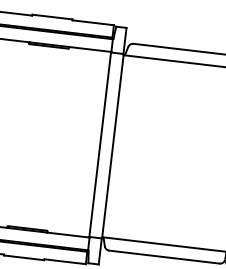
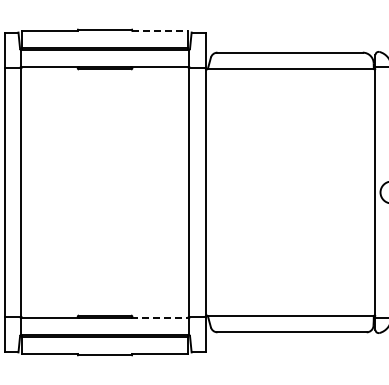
line: (93, 22) -> (160, 30), solid -> dashed
line: (68, 235) -> (160, 318), solid -> dashed

